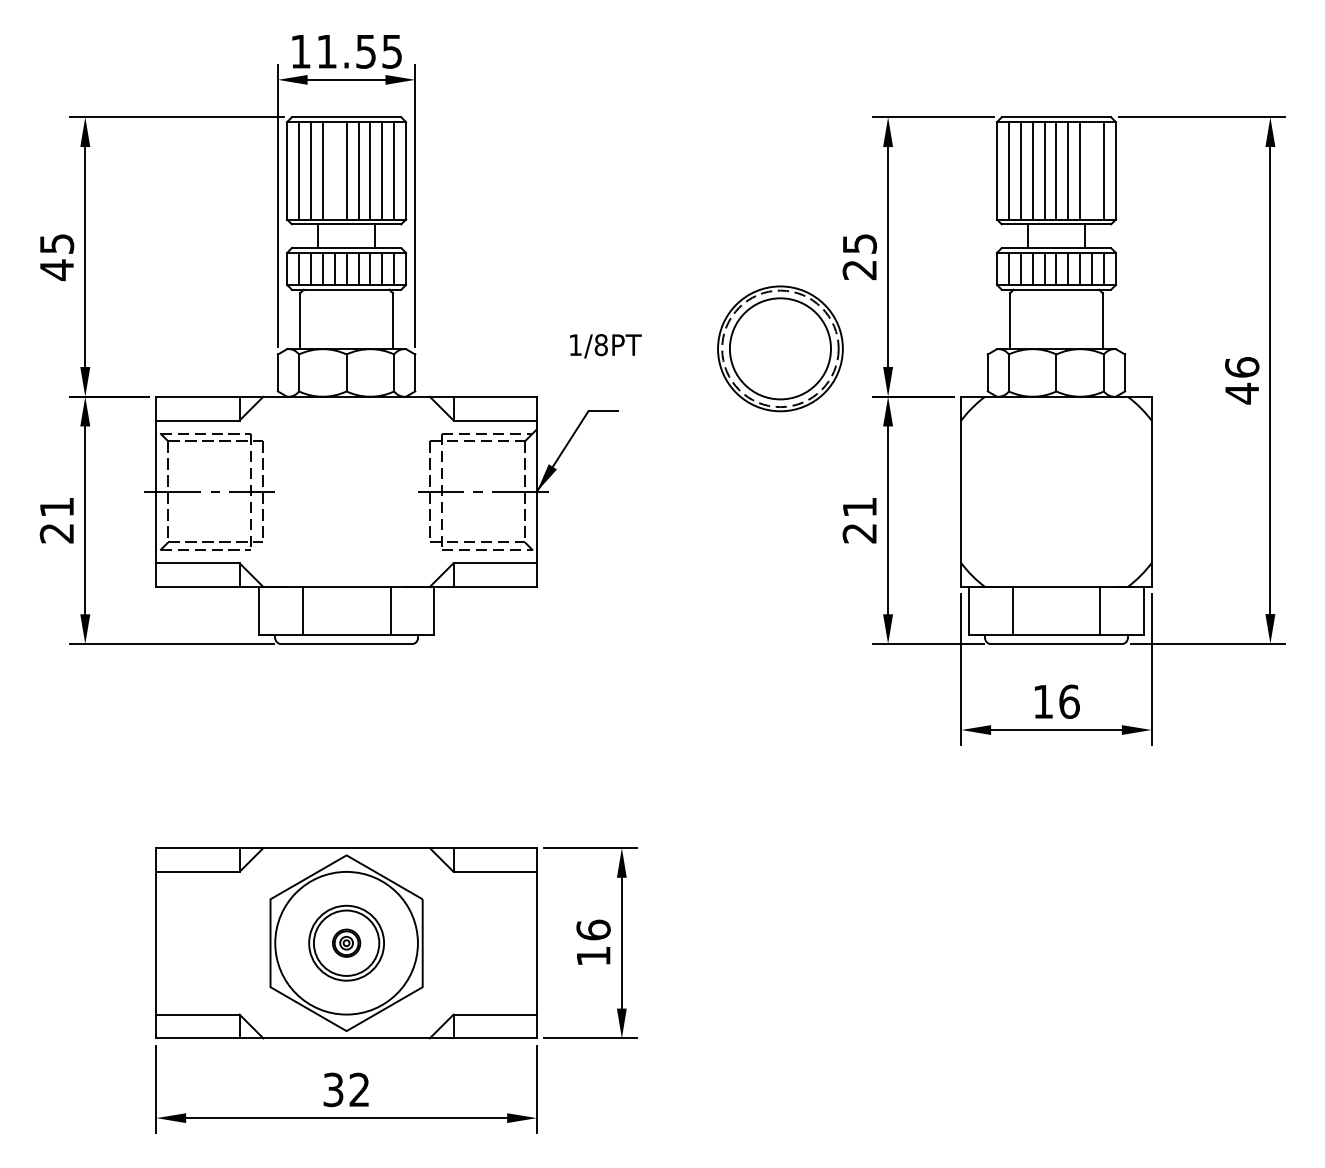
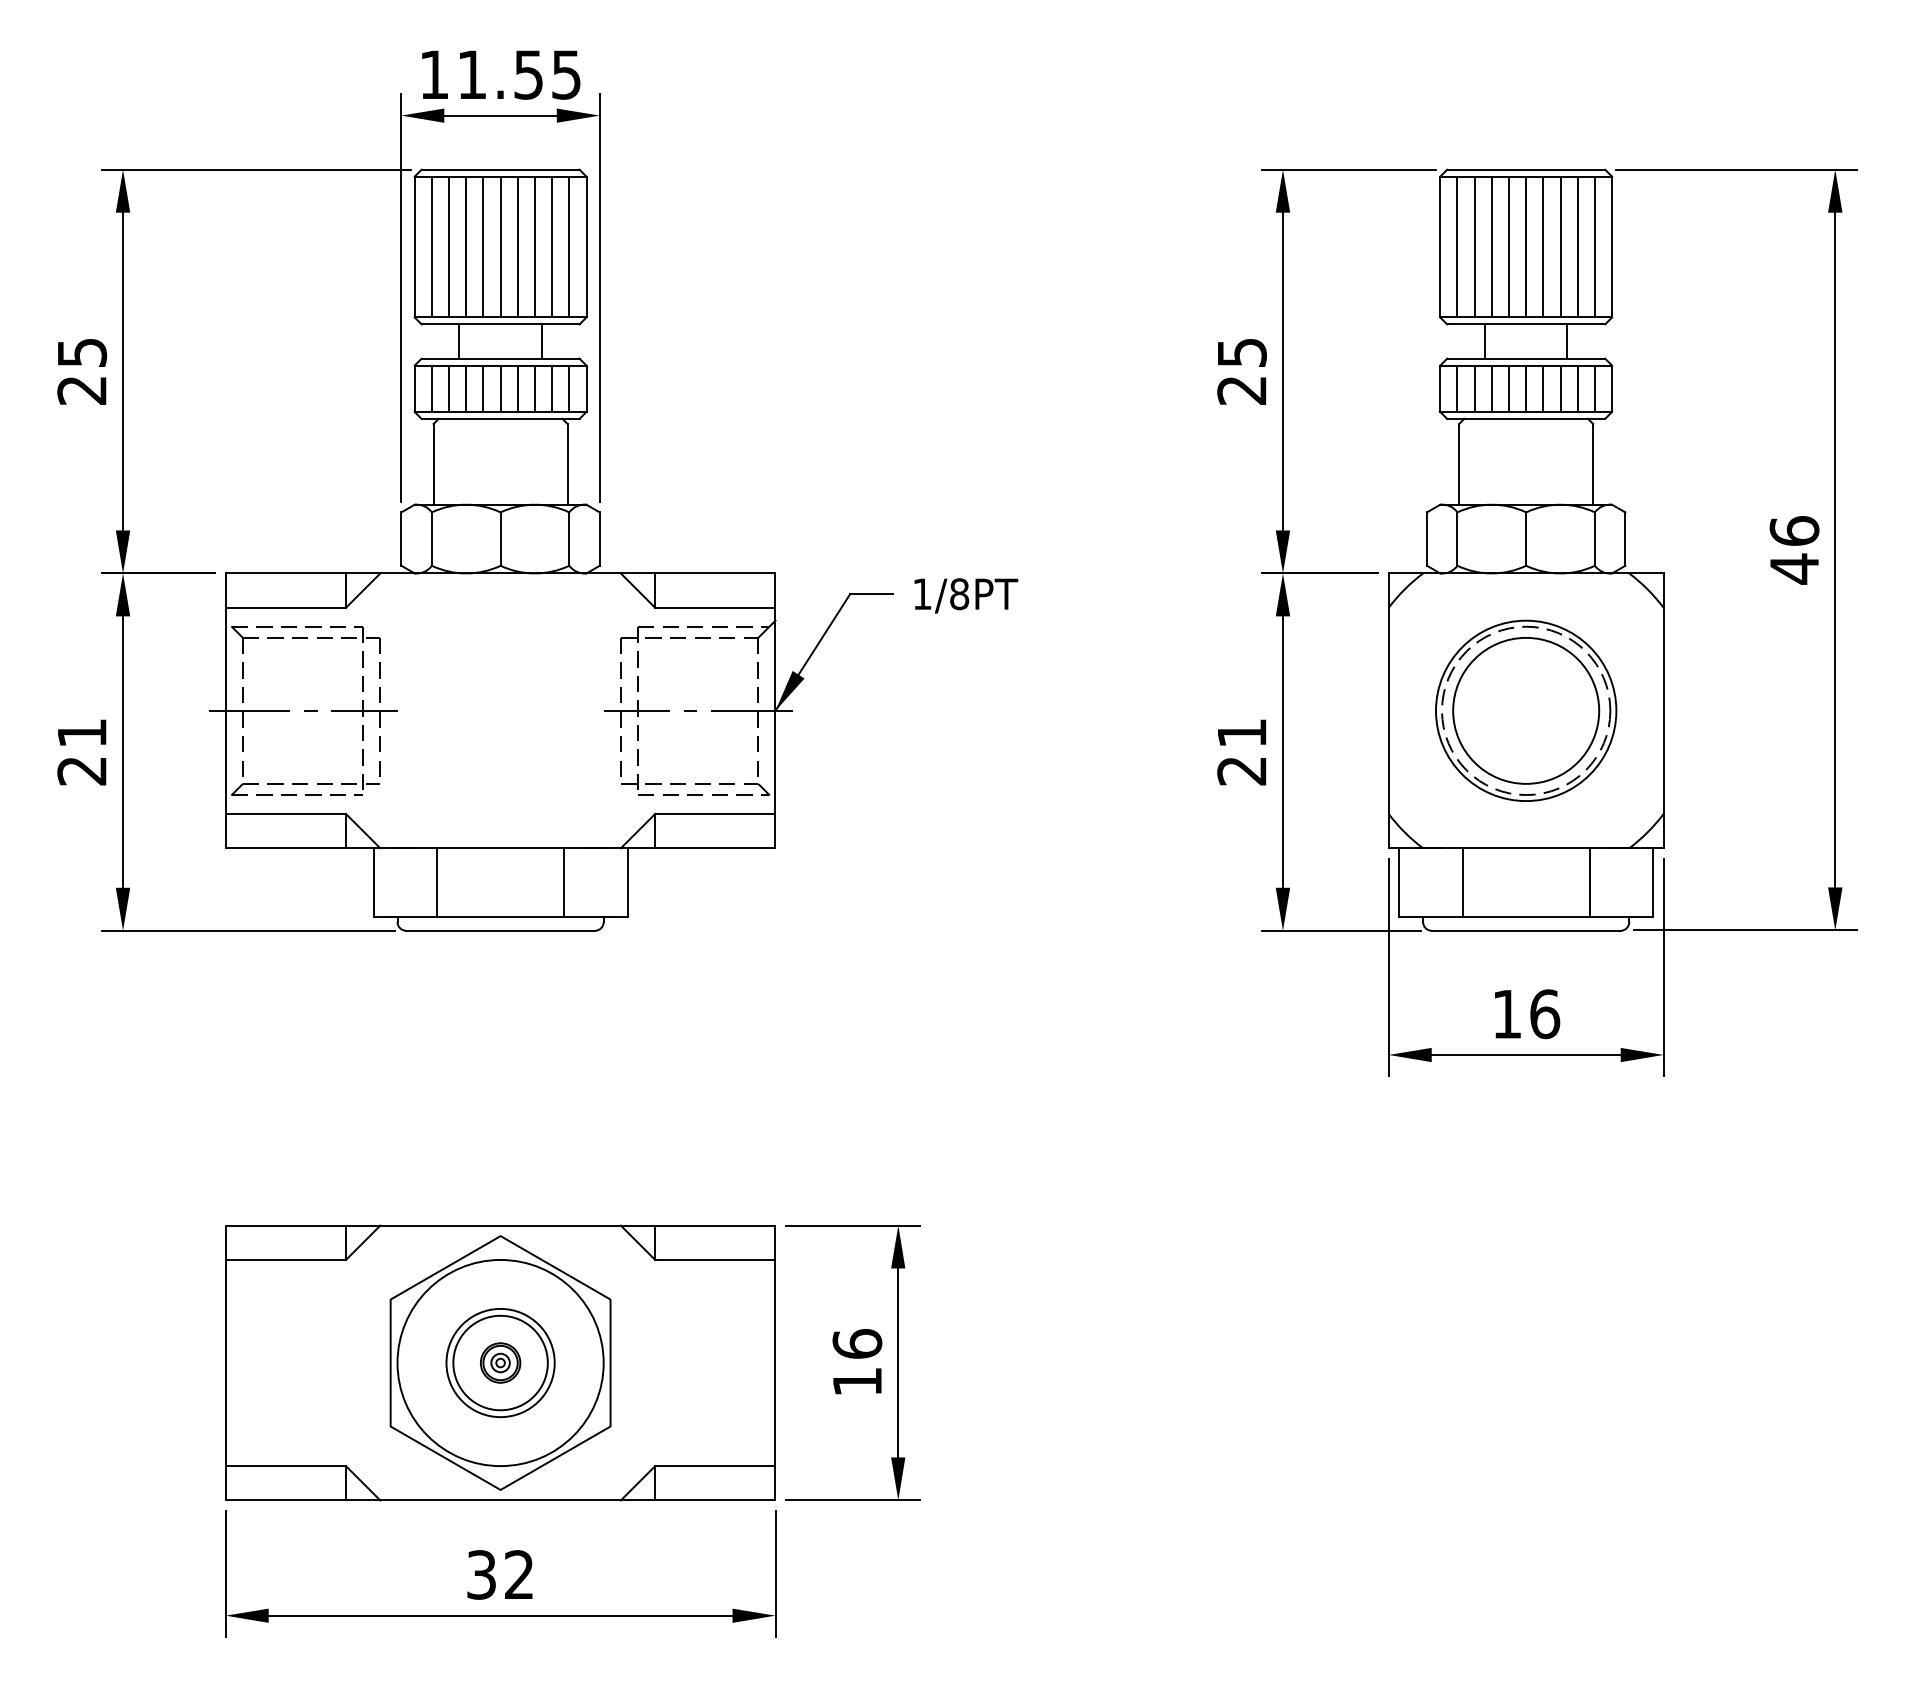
line: (334, 170) -> (483, 246), added
line: (1092, 170) -> (1578, 246), added
text: (56, 270) -> (81, 391), 45 -> 25
text: (605, 346) -> (965, 596), moved
part: (780, 348) -> (1526, 710), moved

